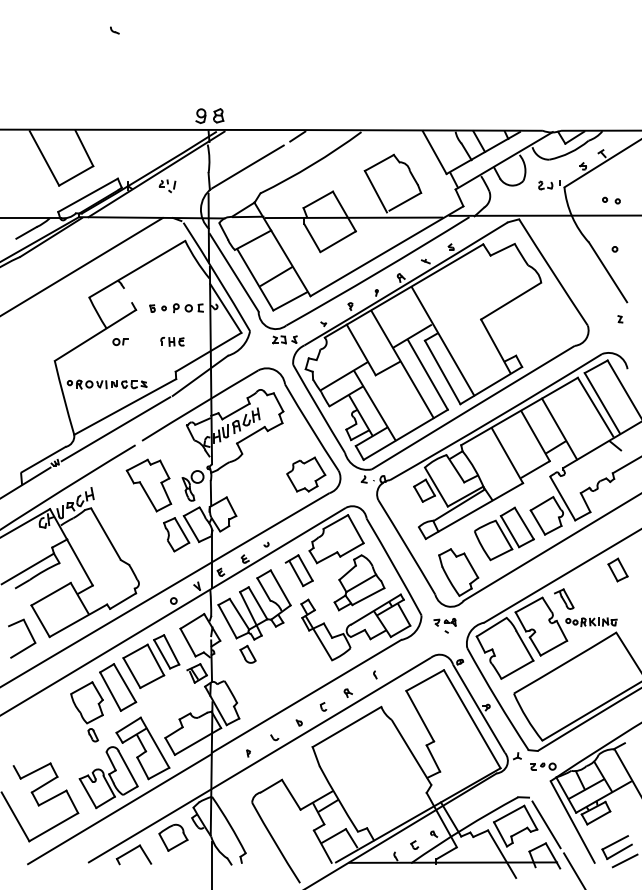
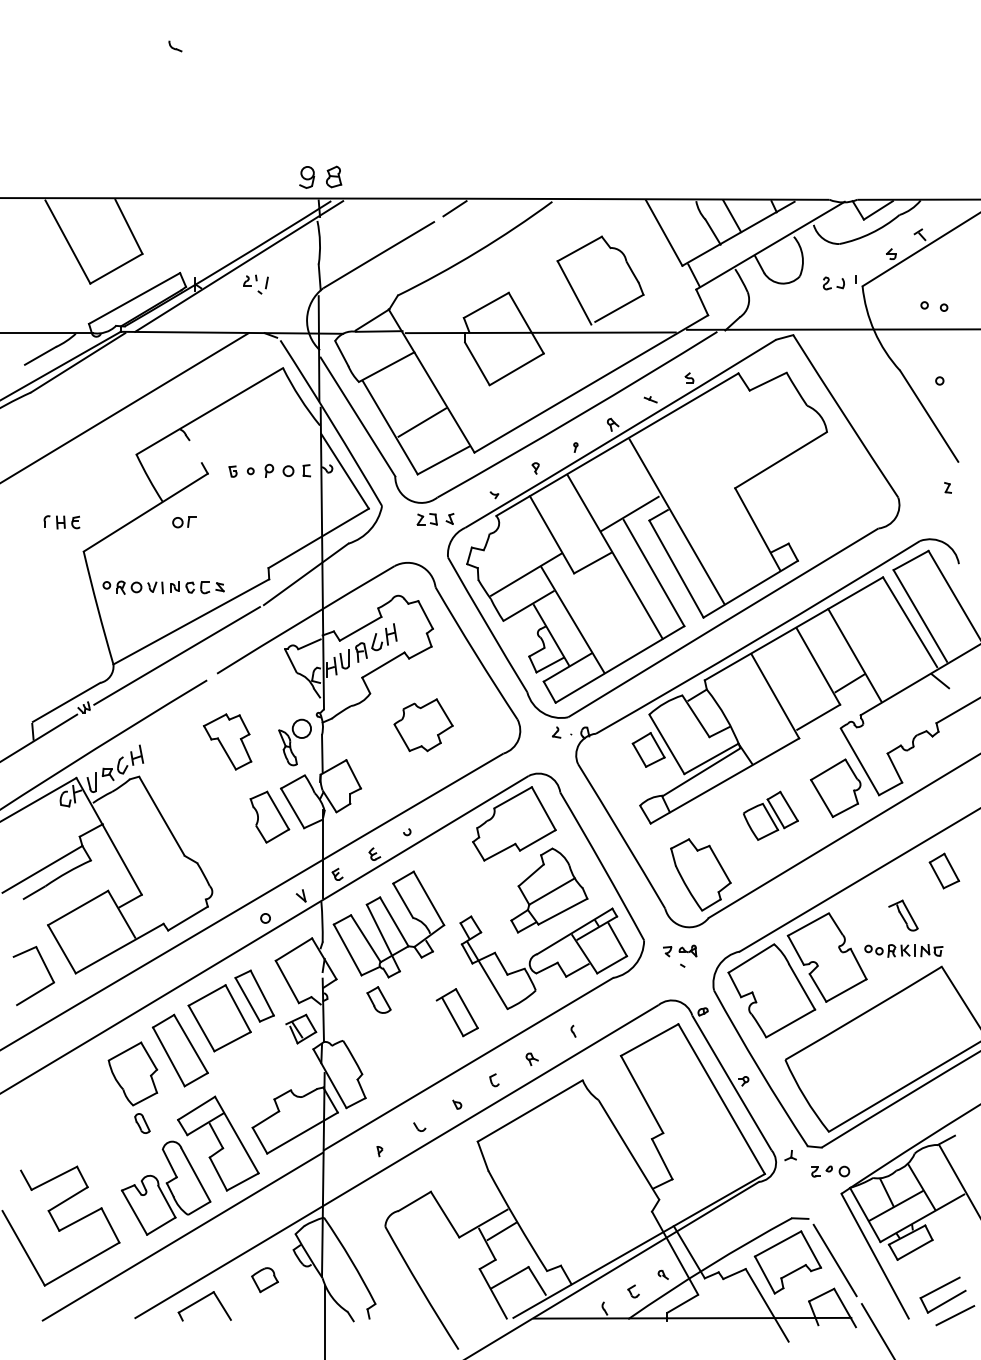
part: (172, 341) -> (61, 521), moved
part: (306, 474) -> (424, 725), moved
part: (148, 485) -> (226, 741), size x0.7
part: (504, 533) -> (770, 815), size x0.6
part: (298, 570) -> (456, 1012), moved
part: (564, 598) -> (903, 914), moved
part: (173, 837) -> (265, 1279), size x0.6

